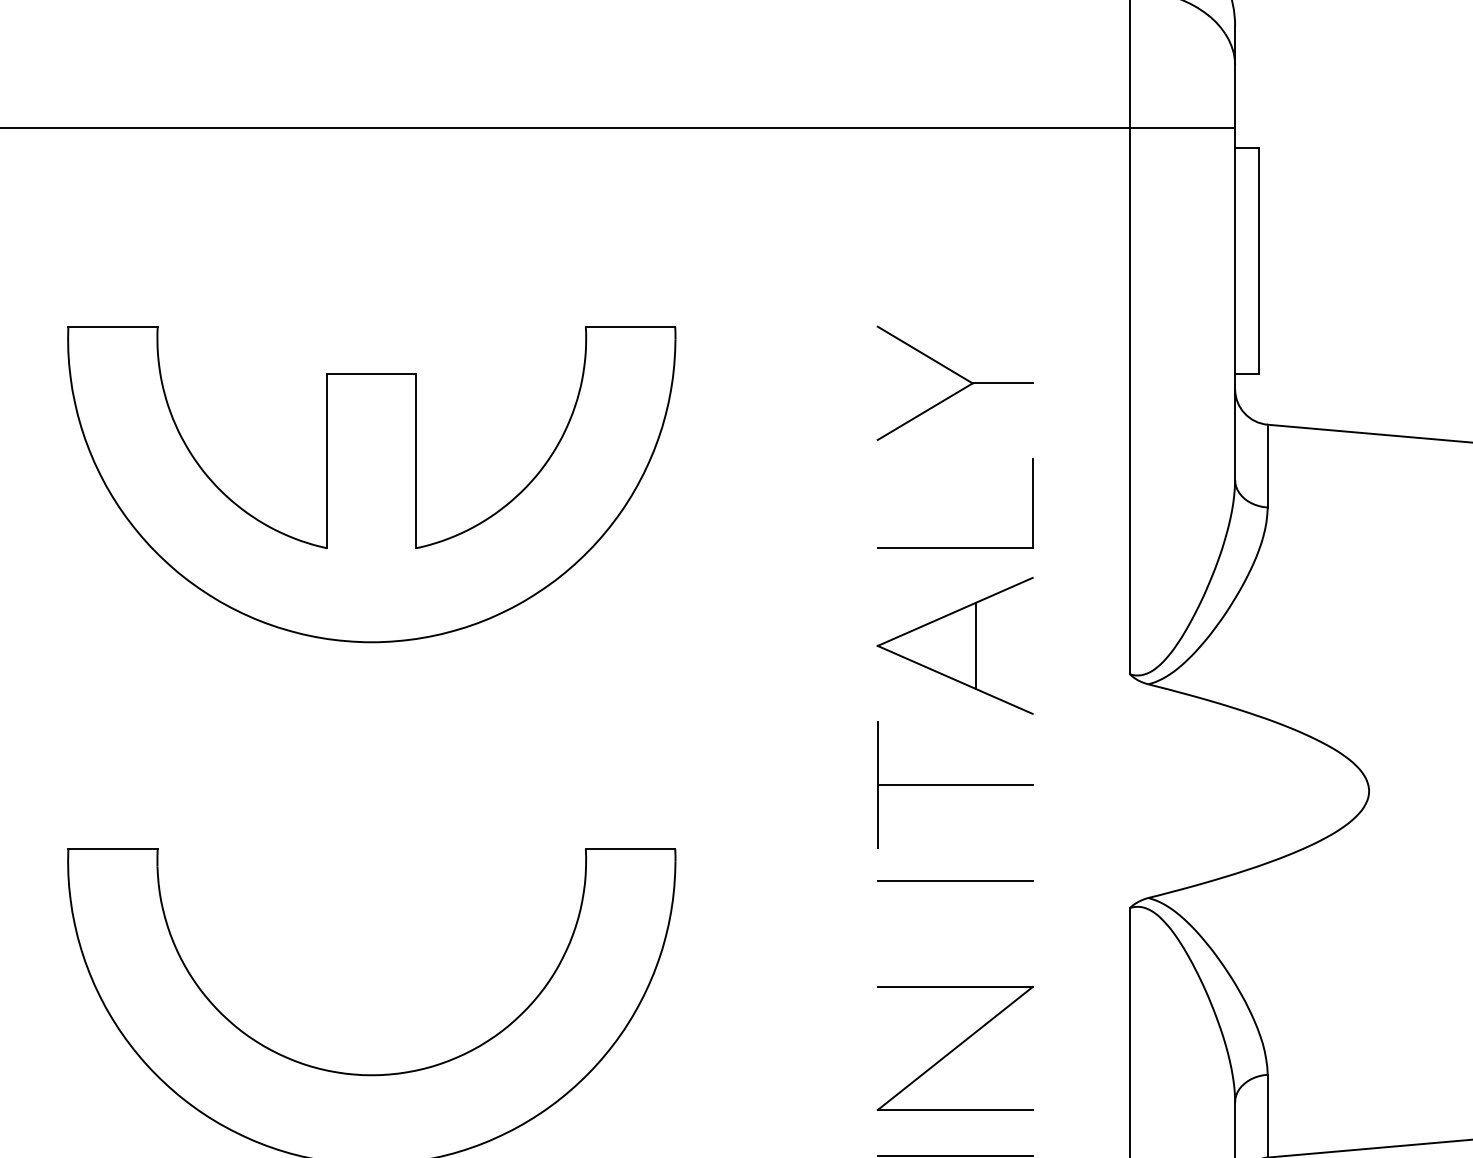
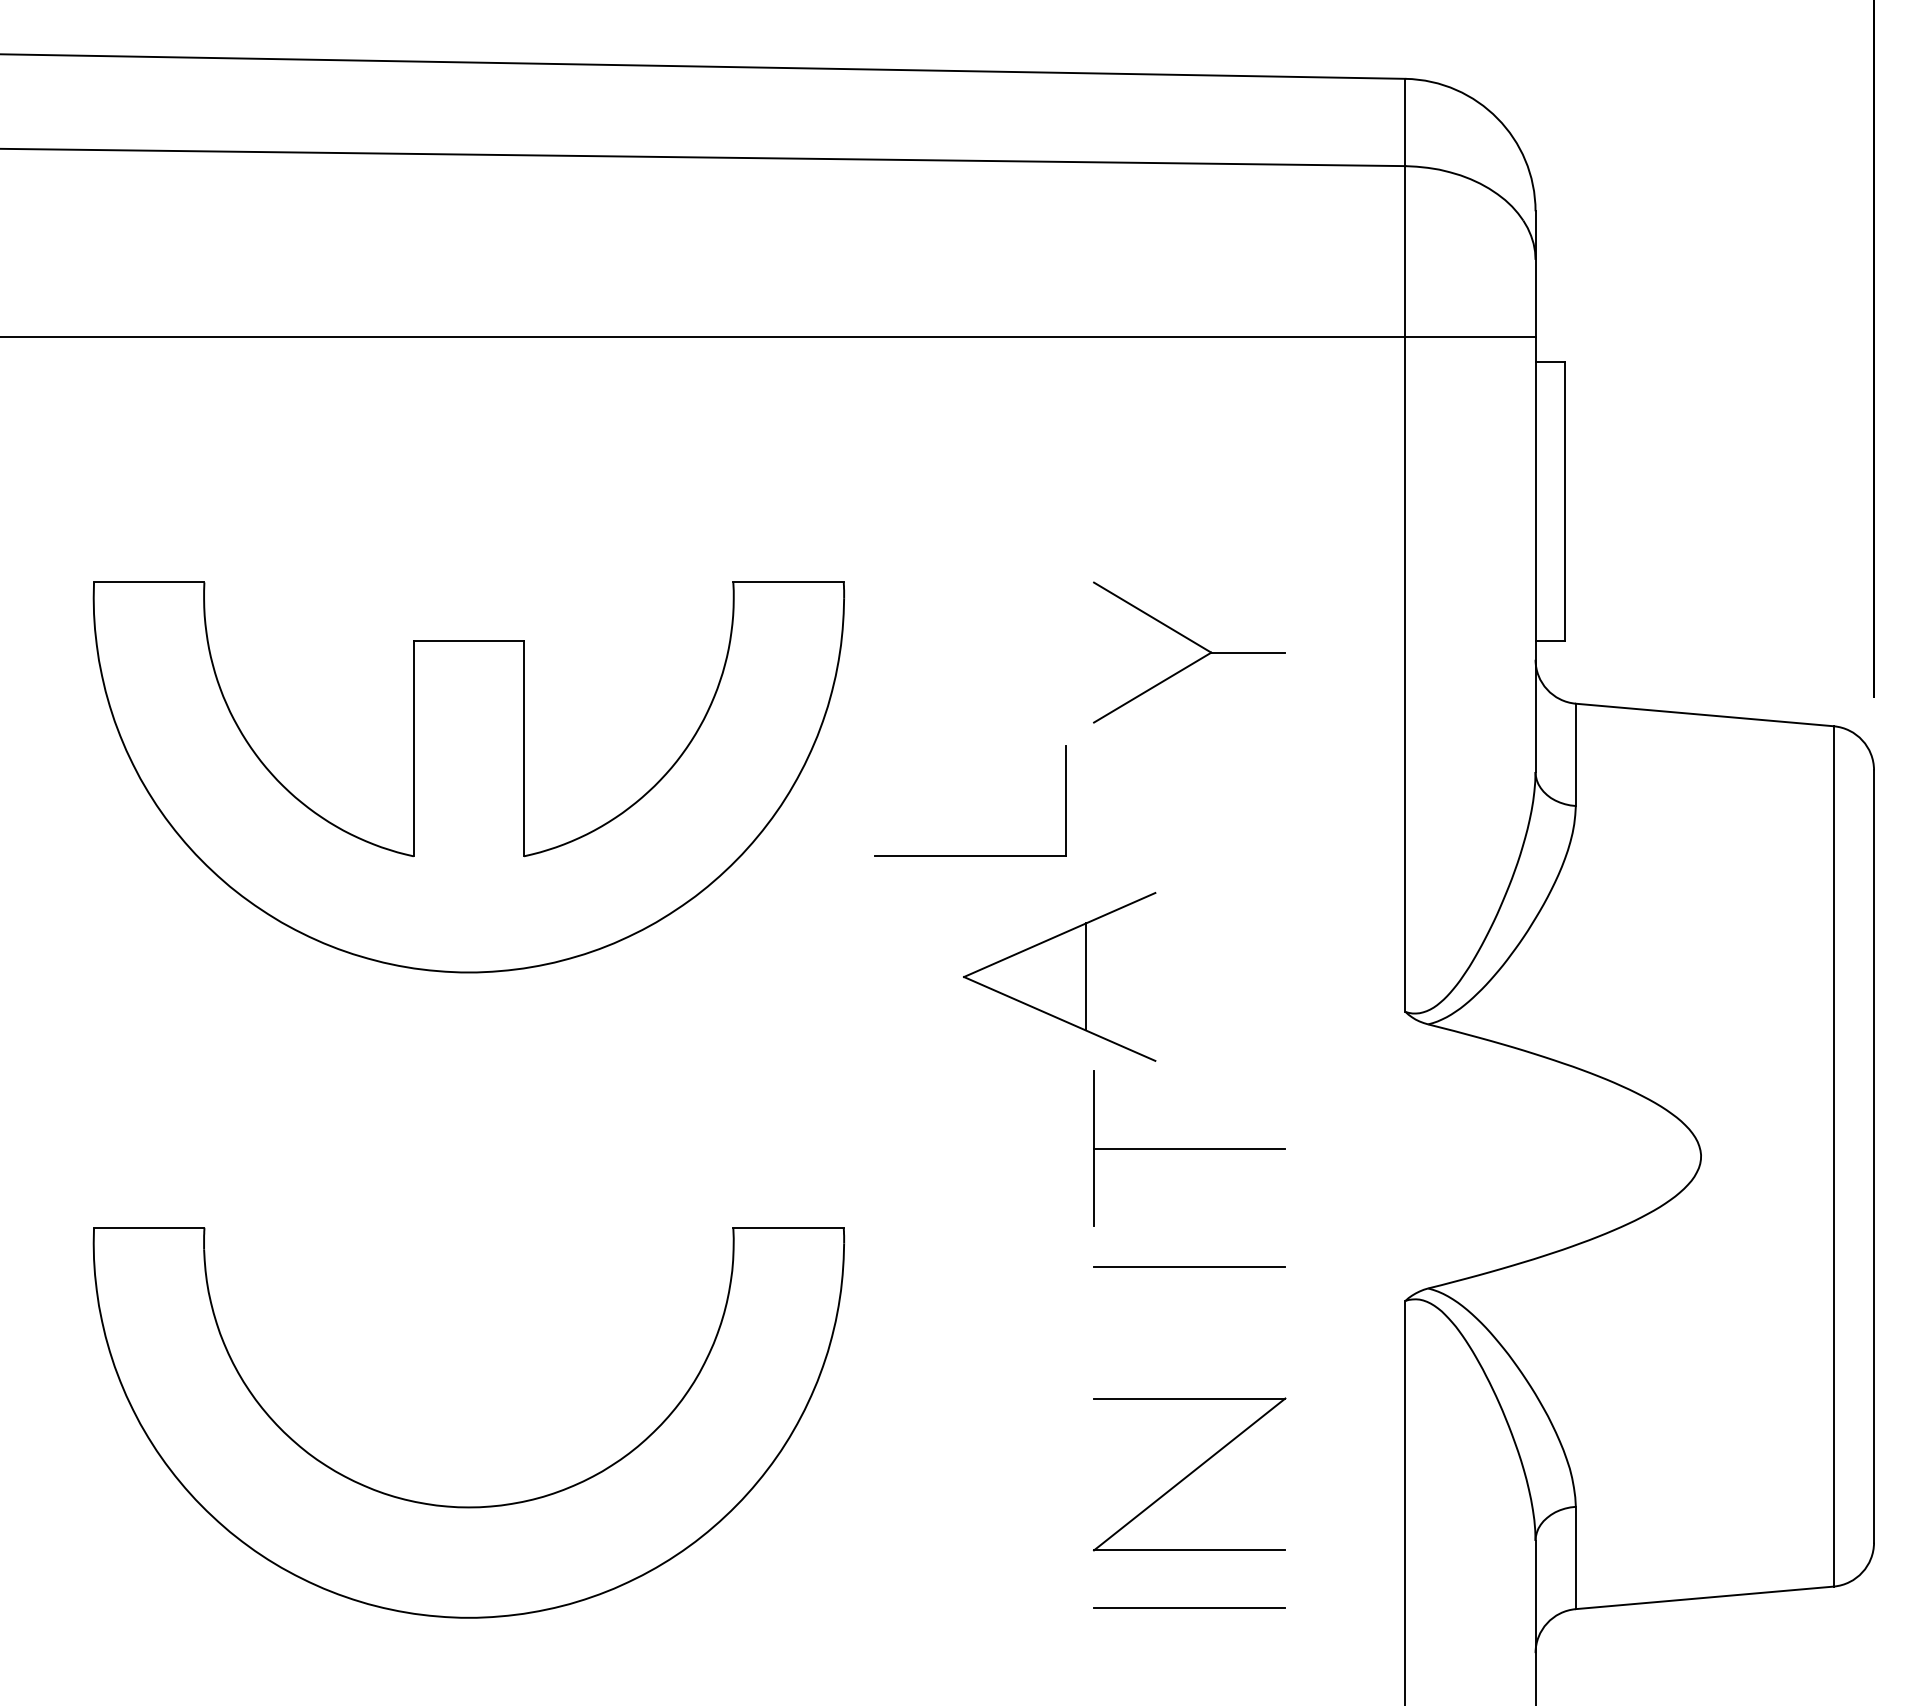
part: (955, 547) -> (970, 855), moved
part: (955, 645) -> (1059, 976), moved

